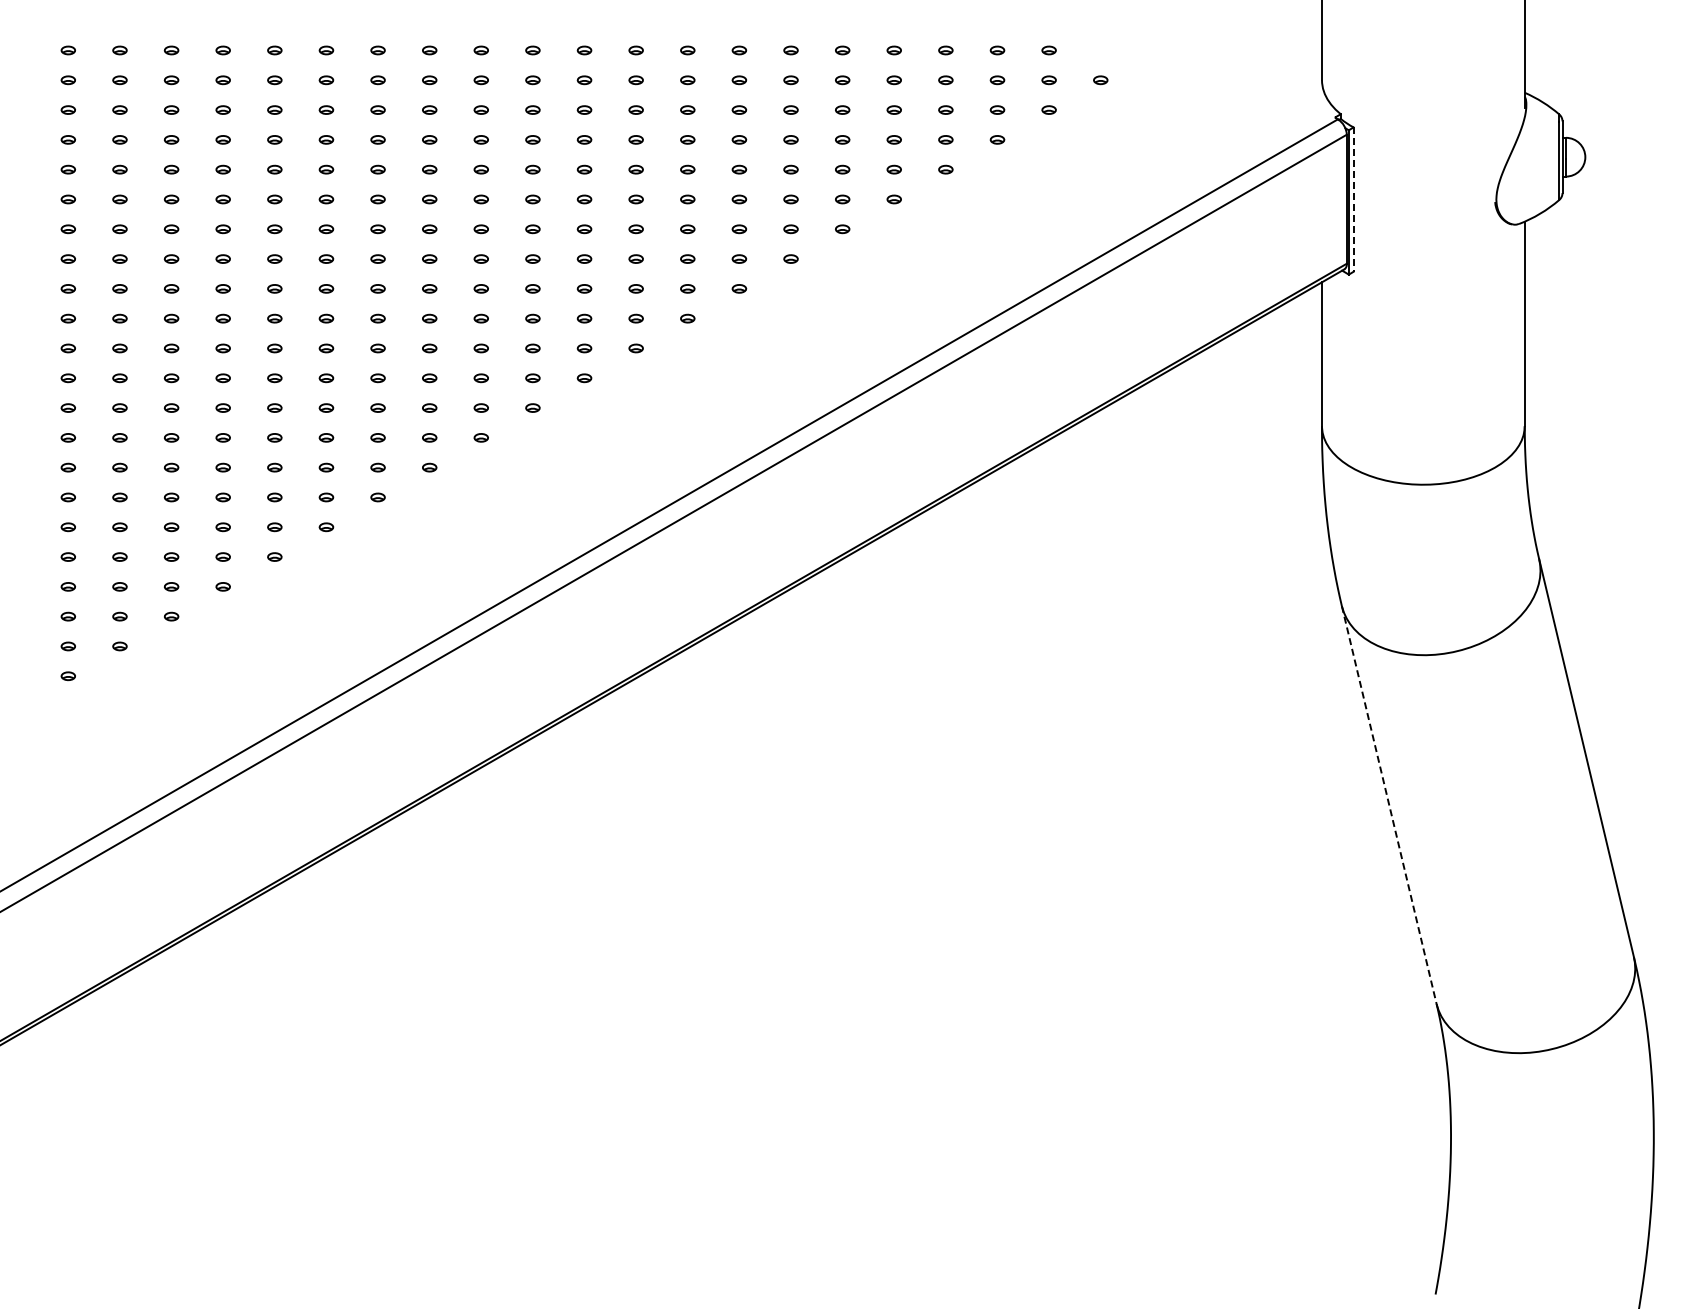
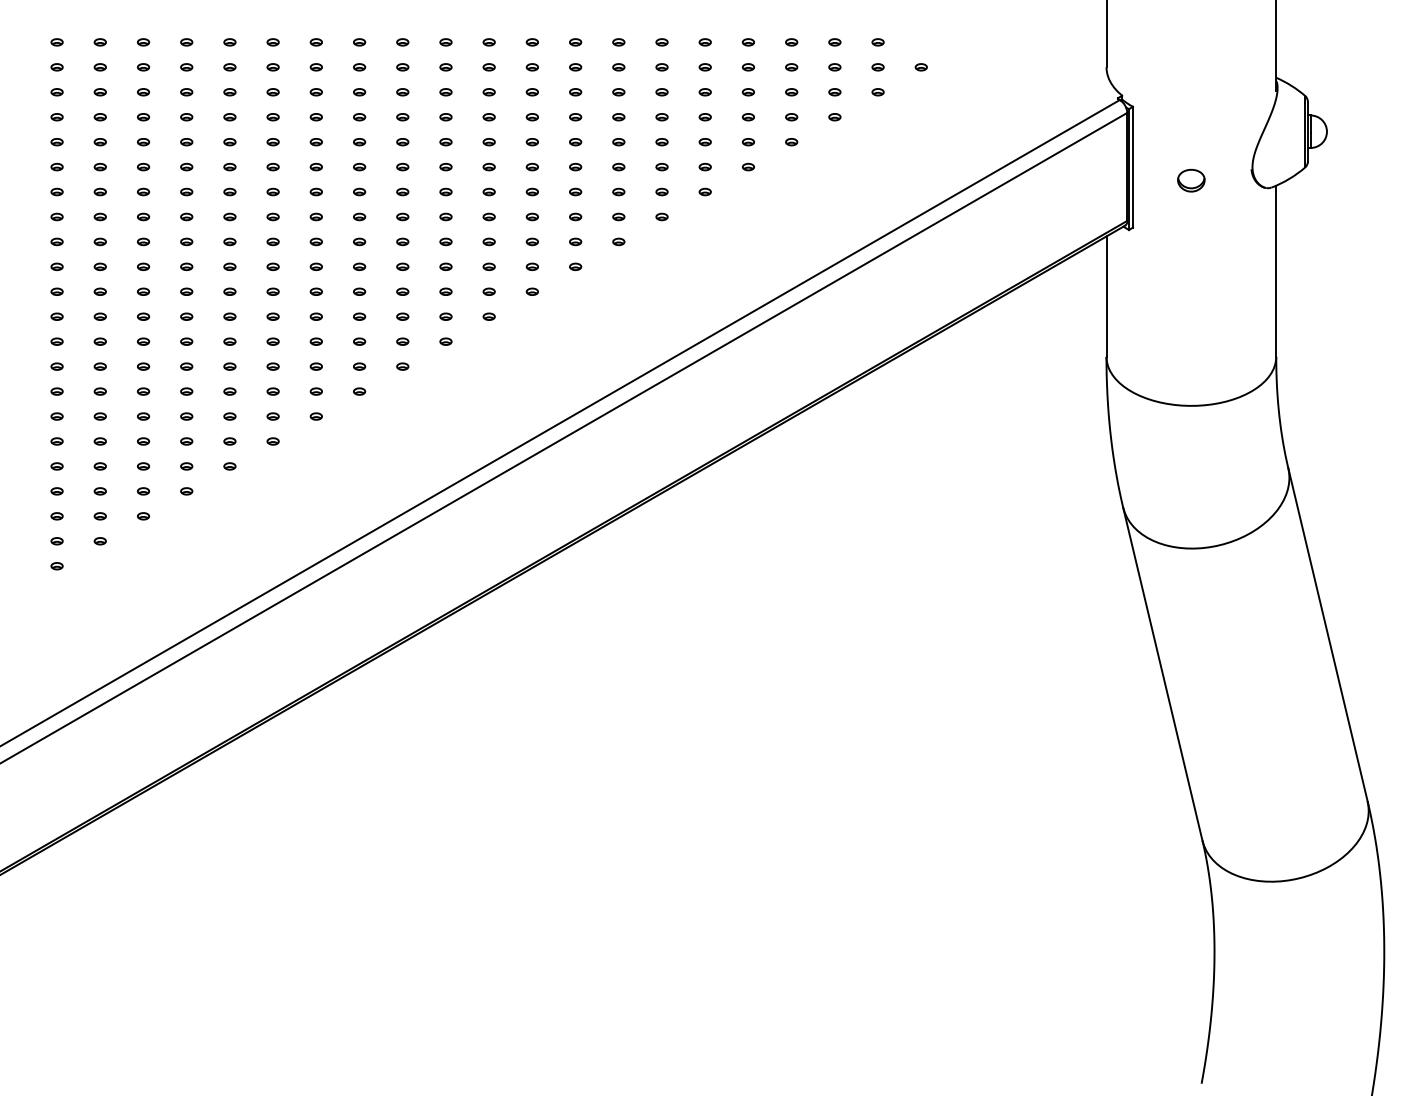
line: (1353, 200) -> (1132, 167), dashed -> solid
part: (1423, 215) -> (1191, 180), added
line: (1389, 805) -> (1163, 674), dashed -> solid

